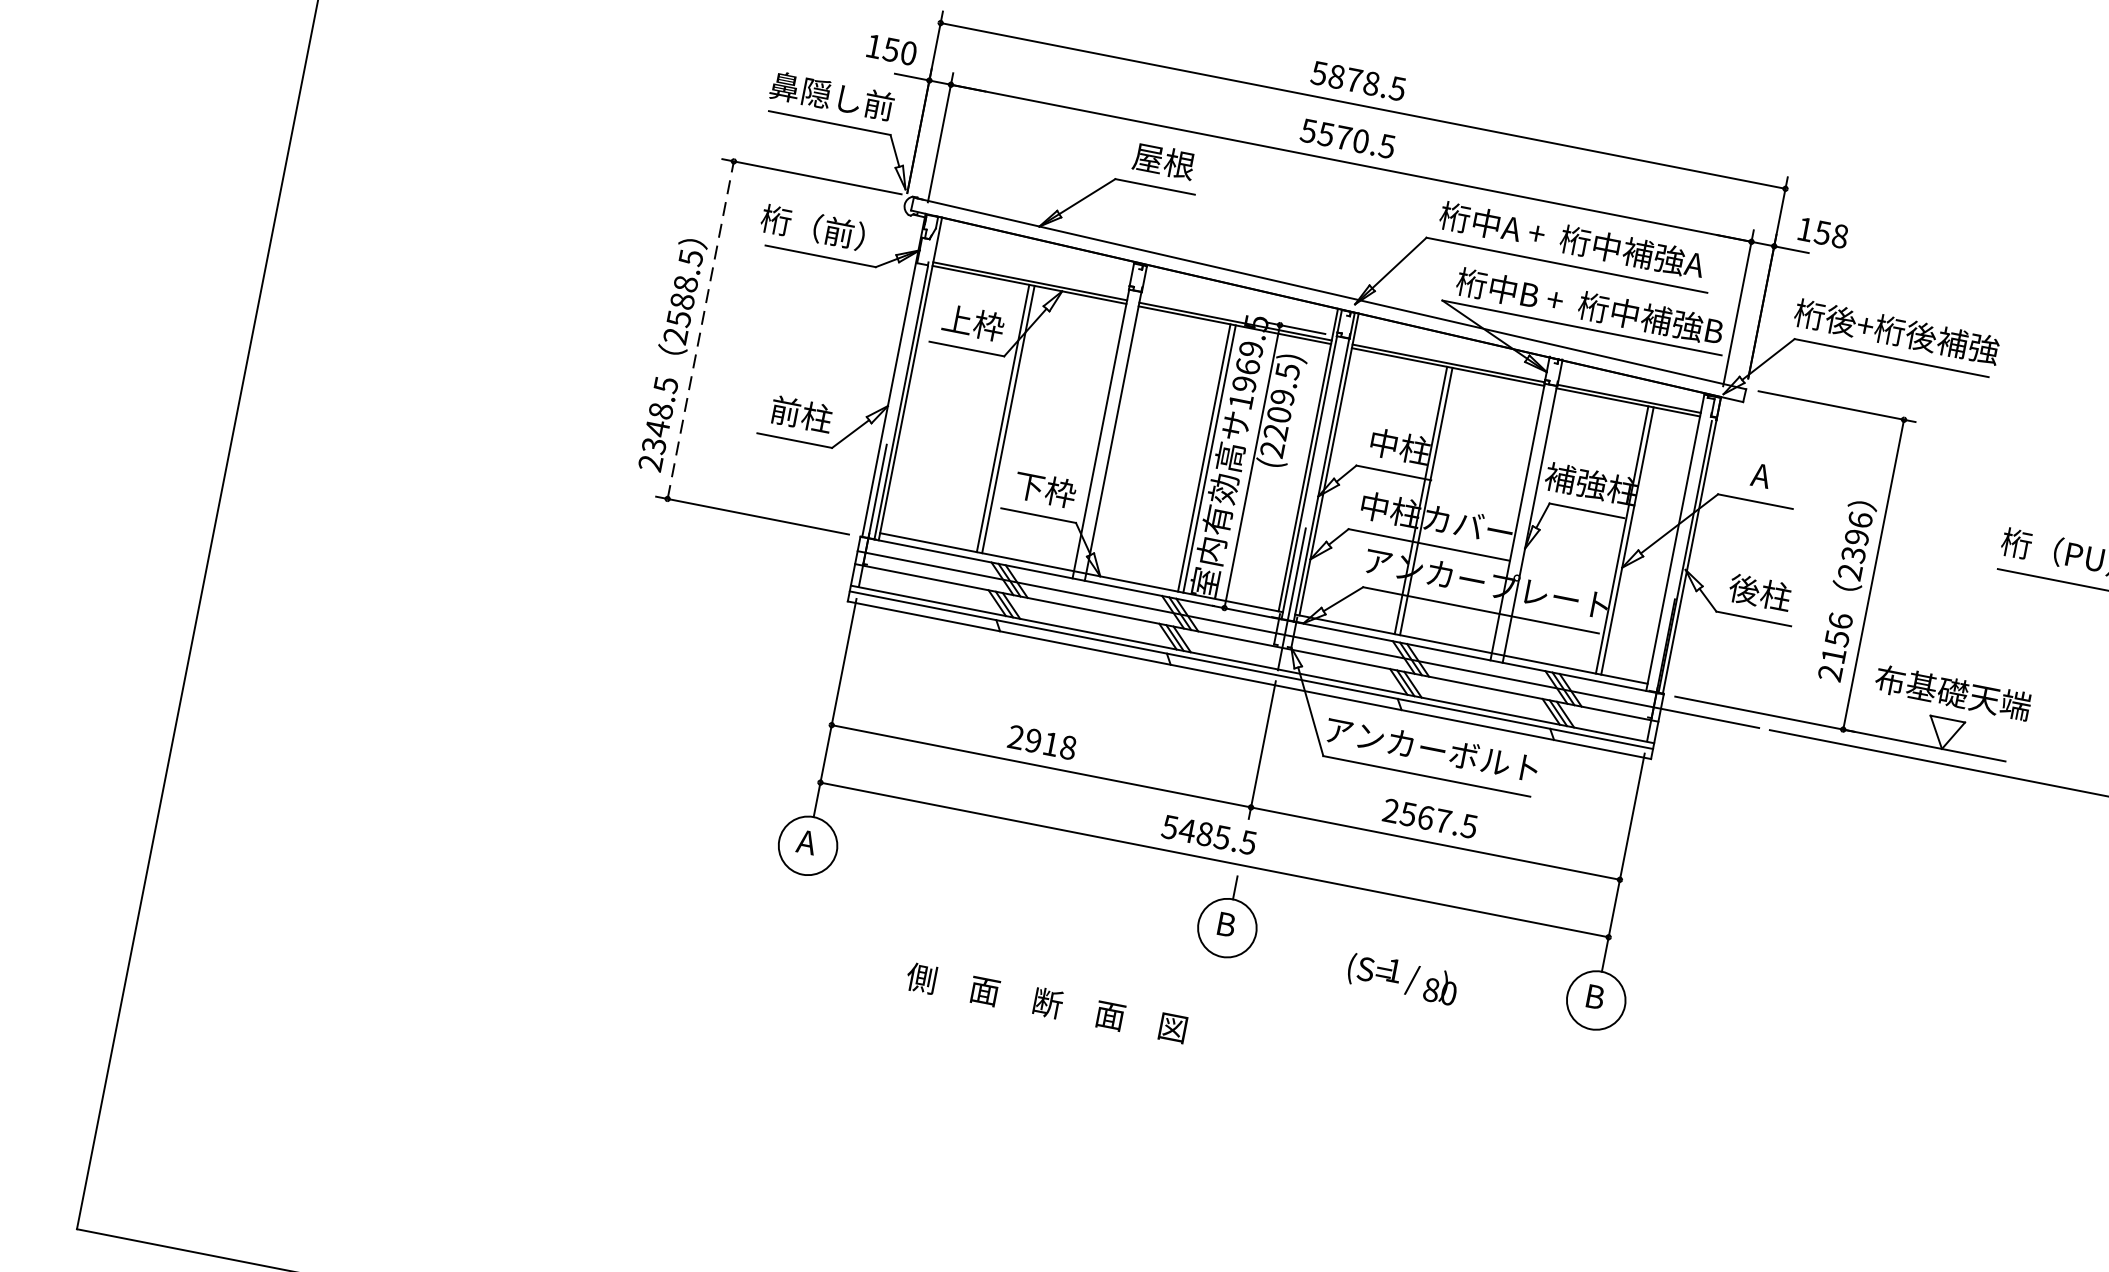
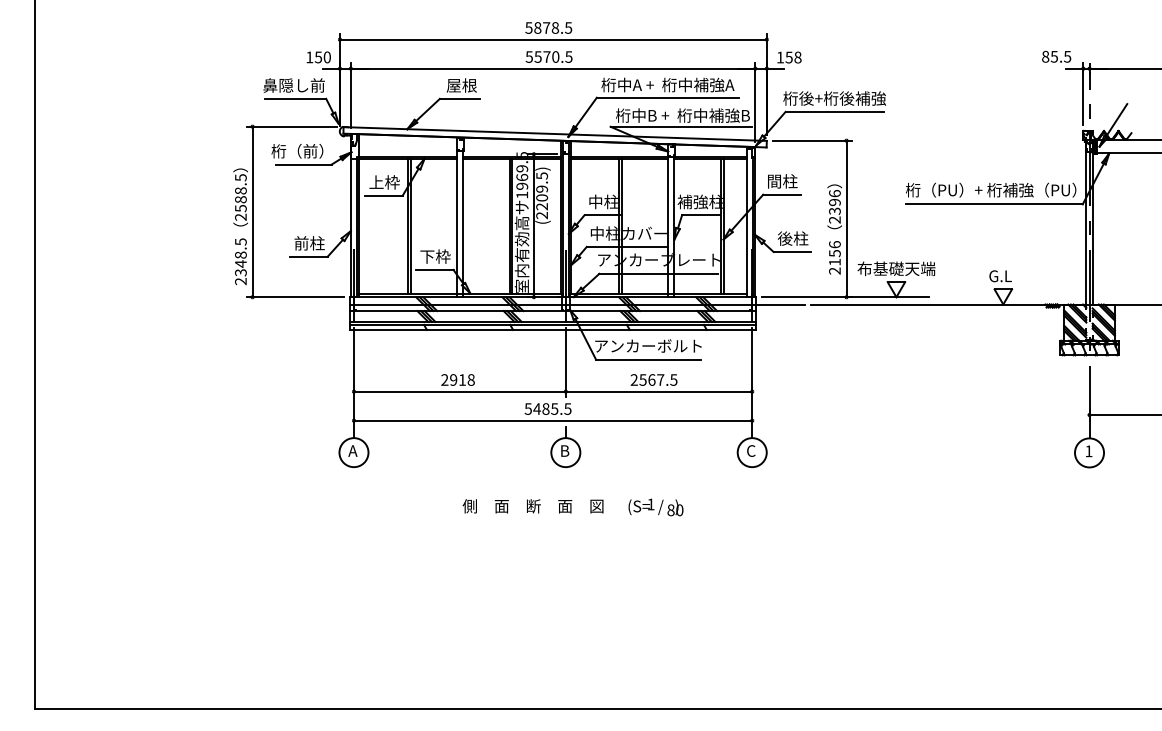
line: (700, 329) -> (252, 211), dashed -> solid
text: (1761, 475) -> (782, 181), A -> 間柱
text: (1401, 978) -> (655, 507), moved
text: (1595, 995) -> (751, 450), B -> C
text: (1045, 1003) -> (532, 506), moved

